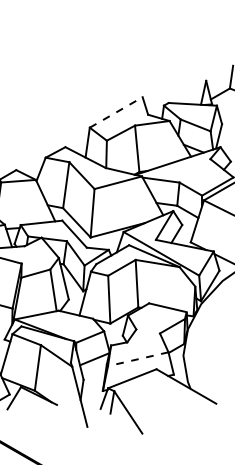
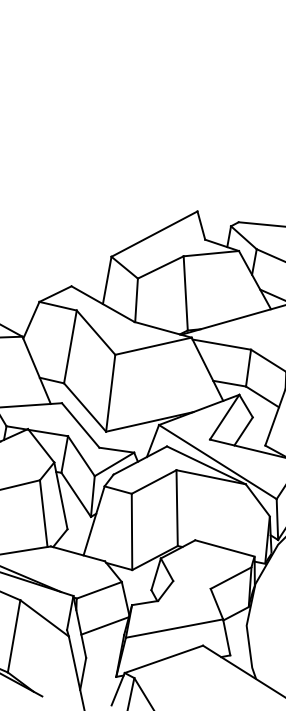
line: (116, 112) -> (154, 234), dashed -> solid
line: (137, 359) -> (173, 628), dashed -> solid

